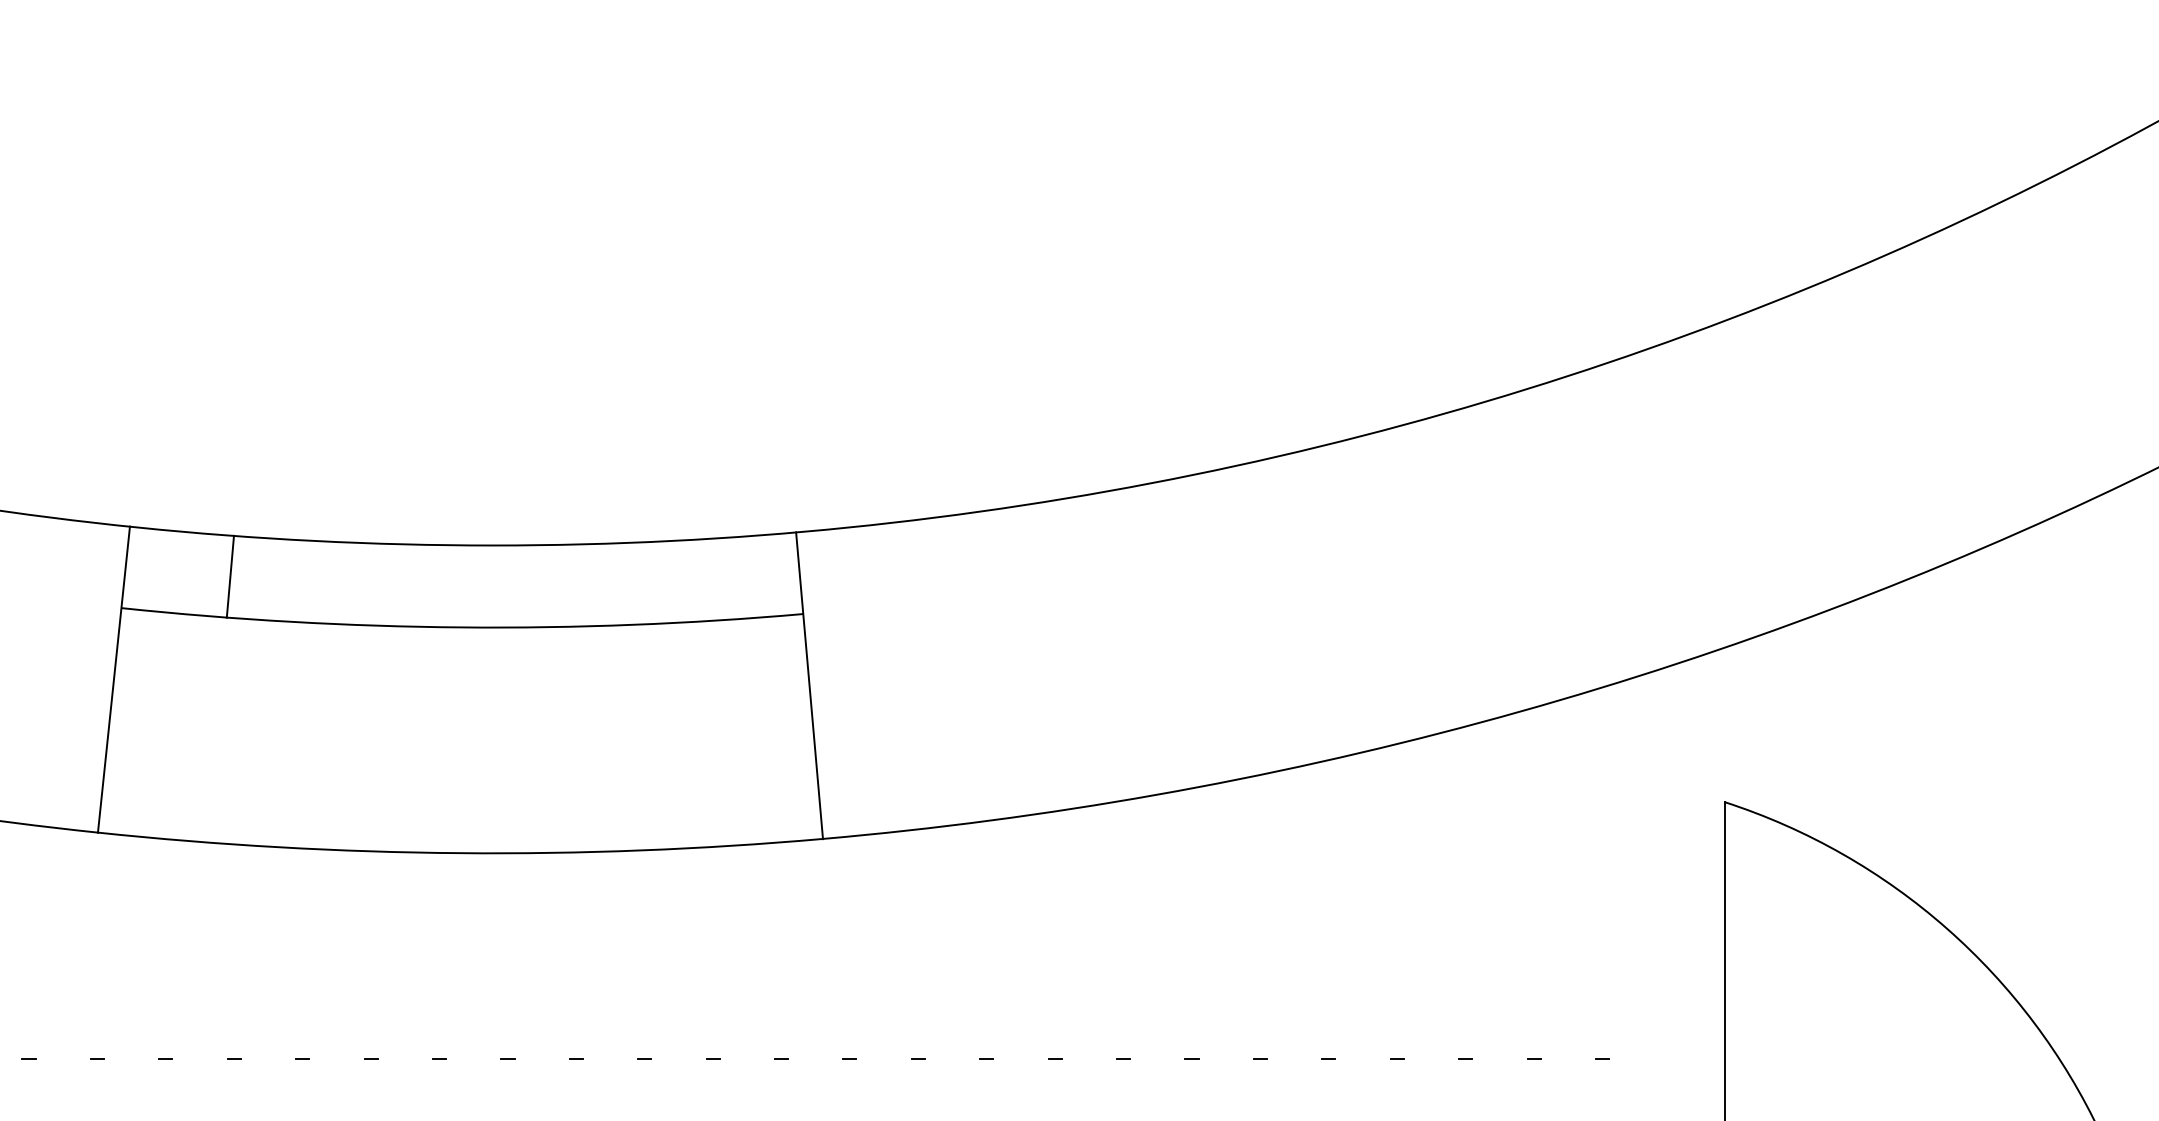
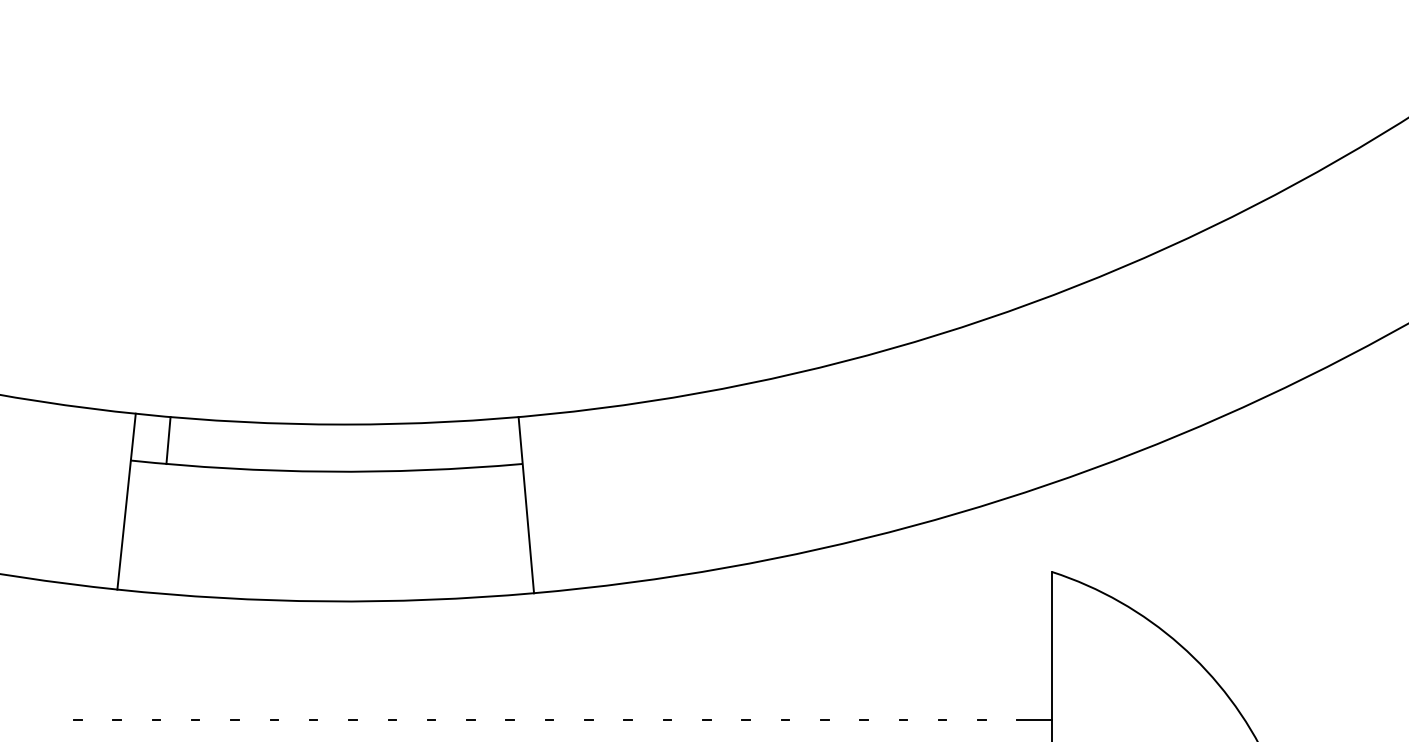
line: (230, 576) -> (168, 440), moved
line: (1693, 1058) -> (1034, 719), added

